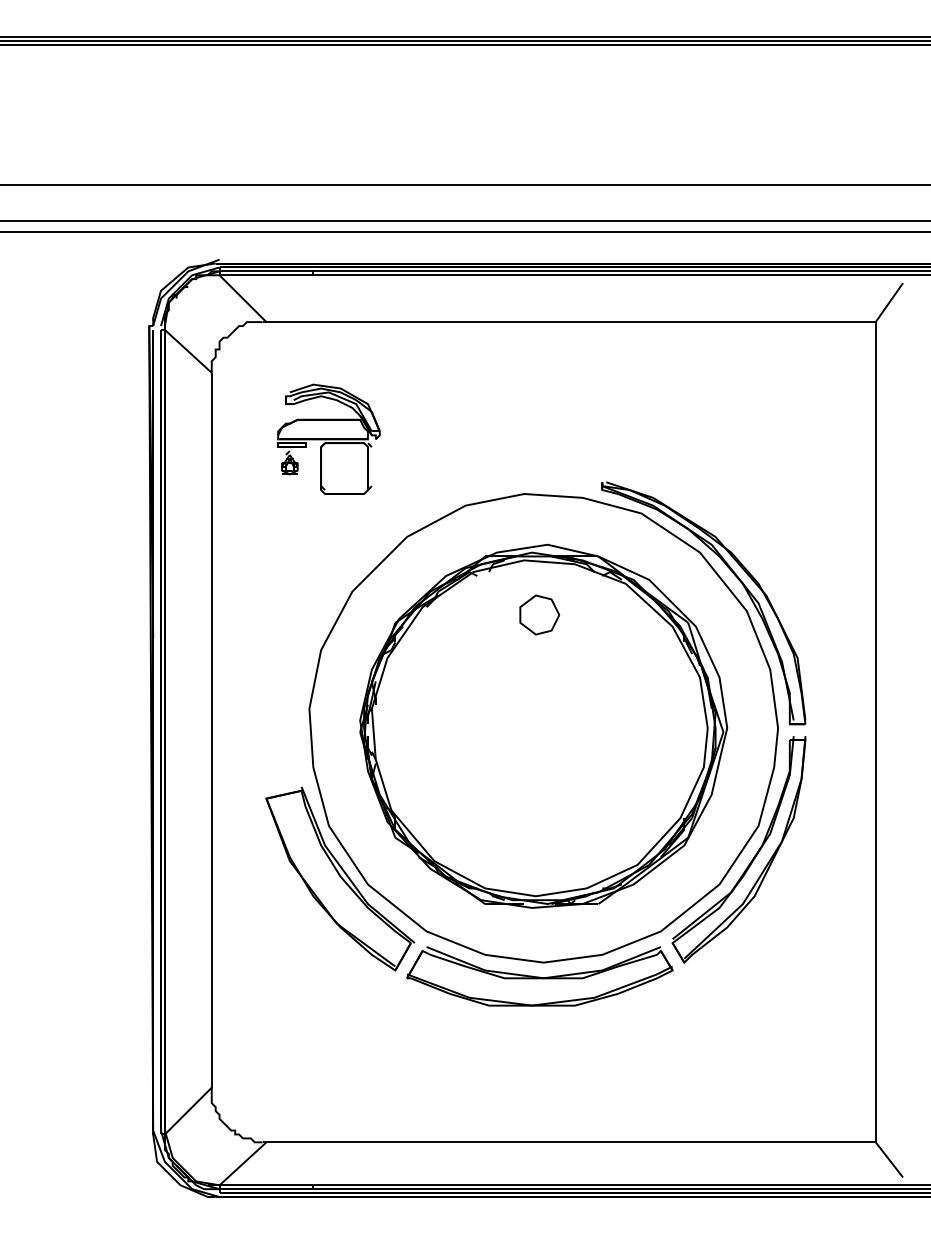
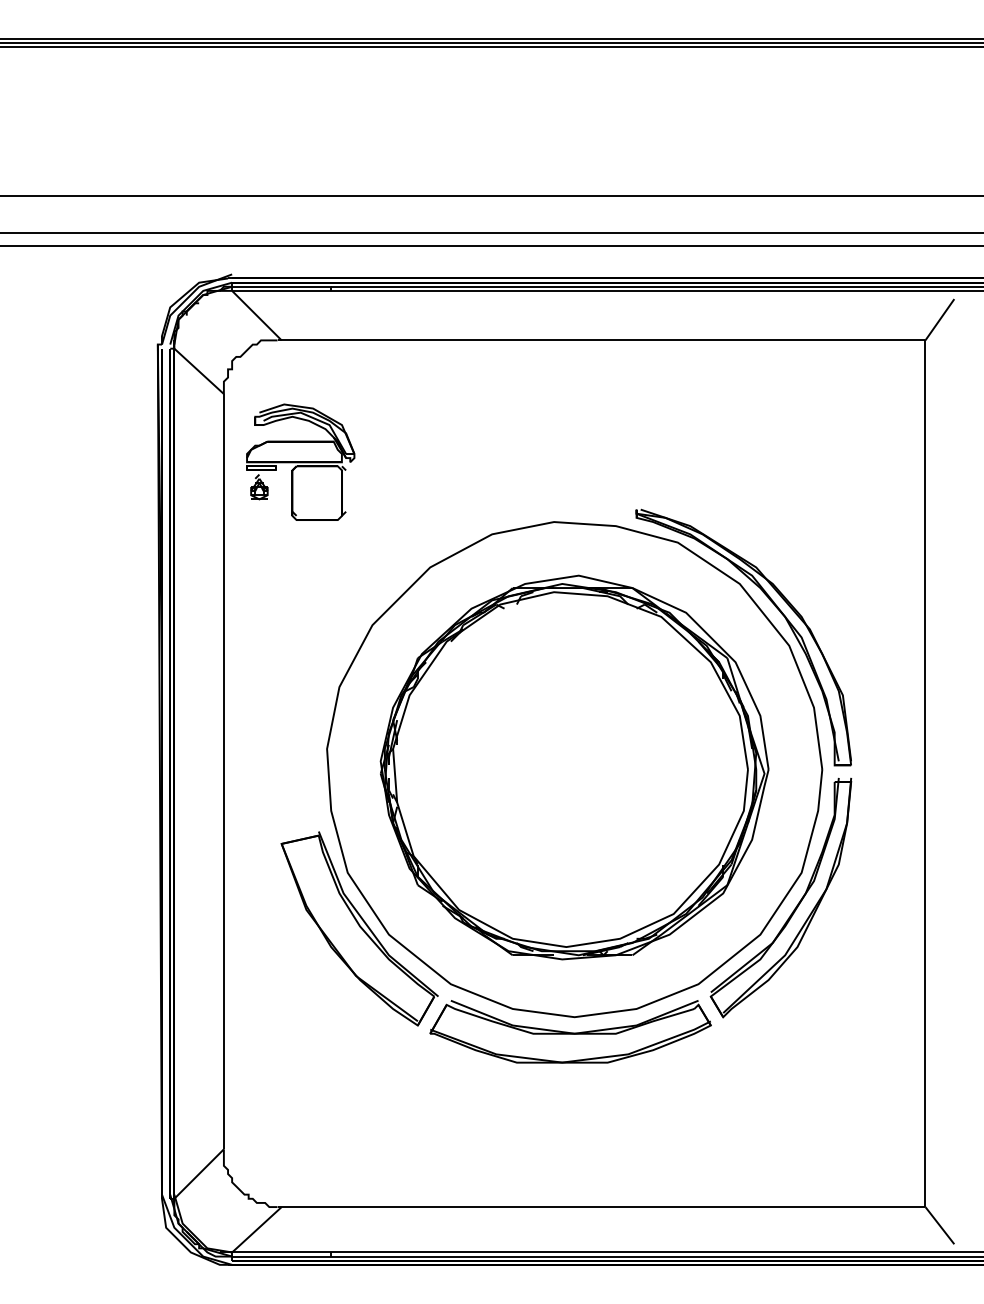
part: (328, 438) -> (300, 461), moved
part: (539, 614) -> (570, 649), removed

